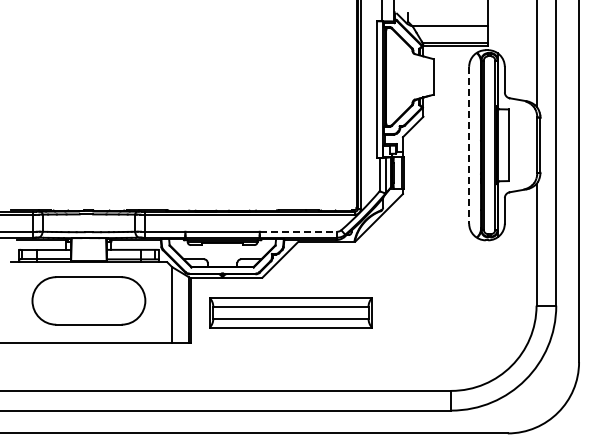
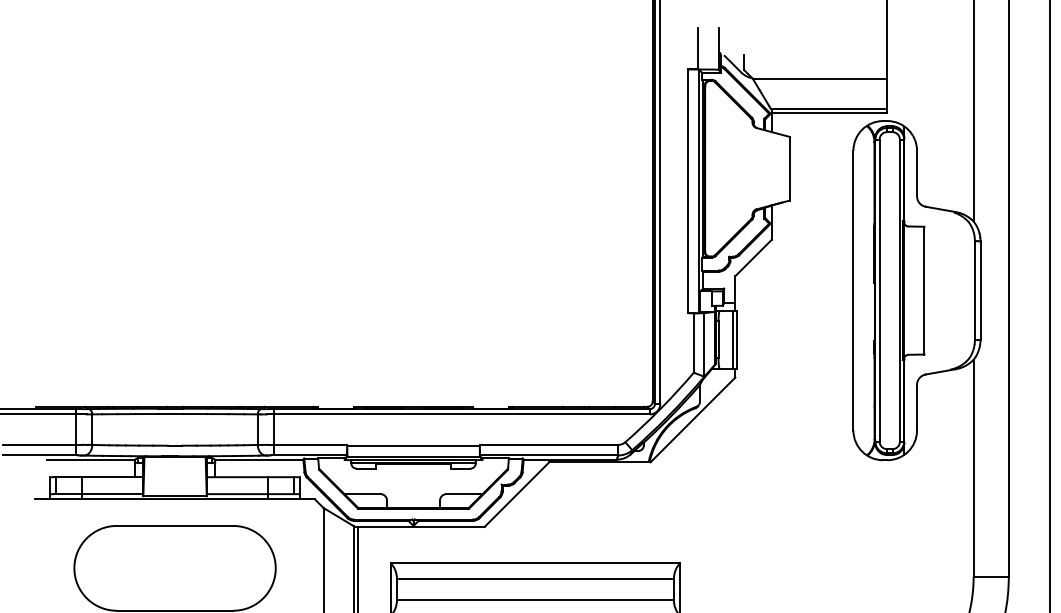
line: (469, 145) -> (854, 291), dashed -> solid
line: (298, 231) -> (548, 444), dashed -> solid

